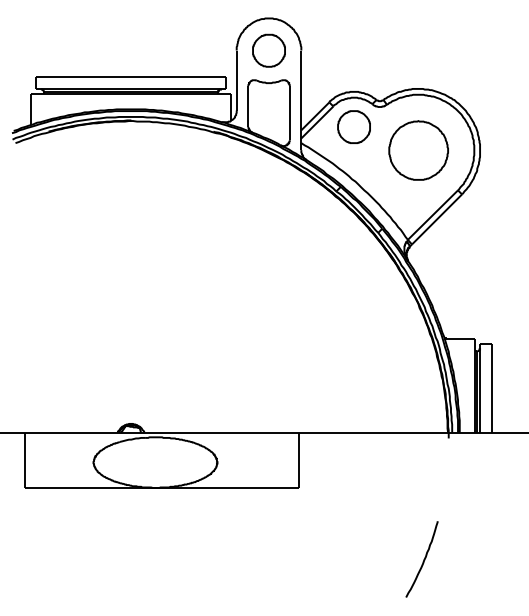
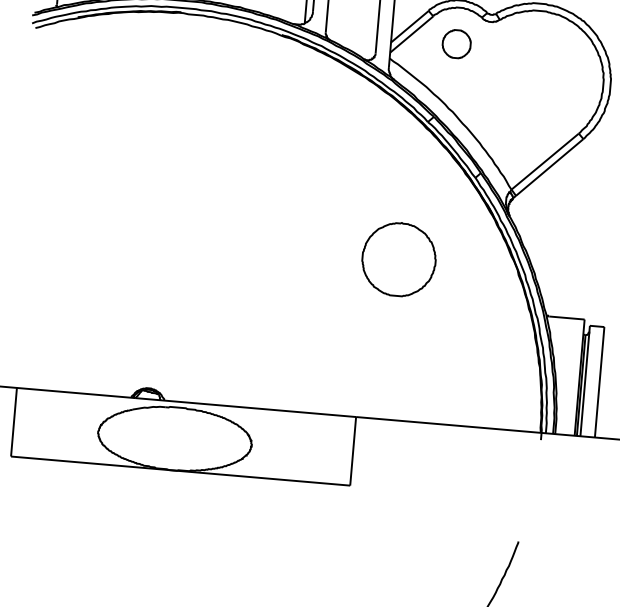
part: (353, 126) -> (456, 43), size x0.7
part: (418, 150) -> (398, 259), moved

